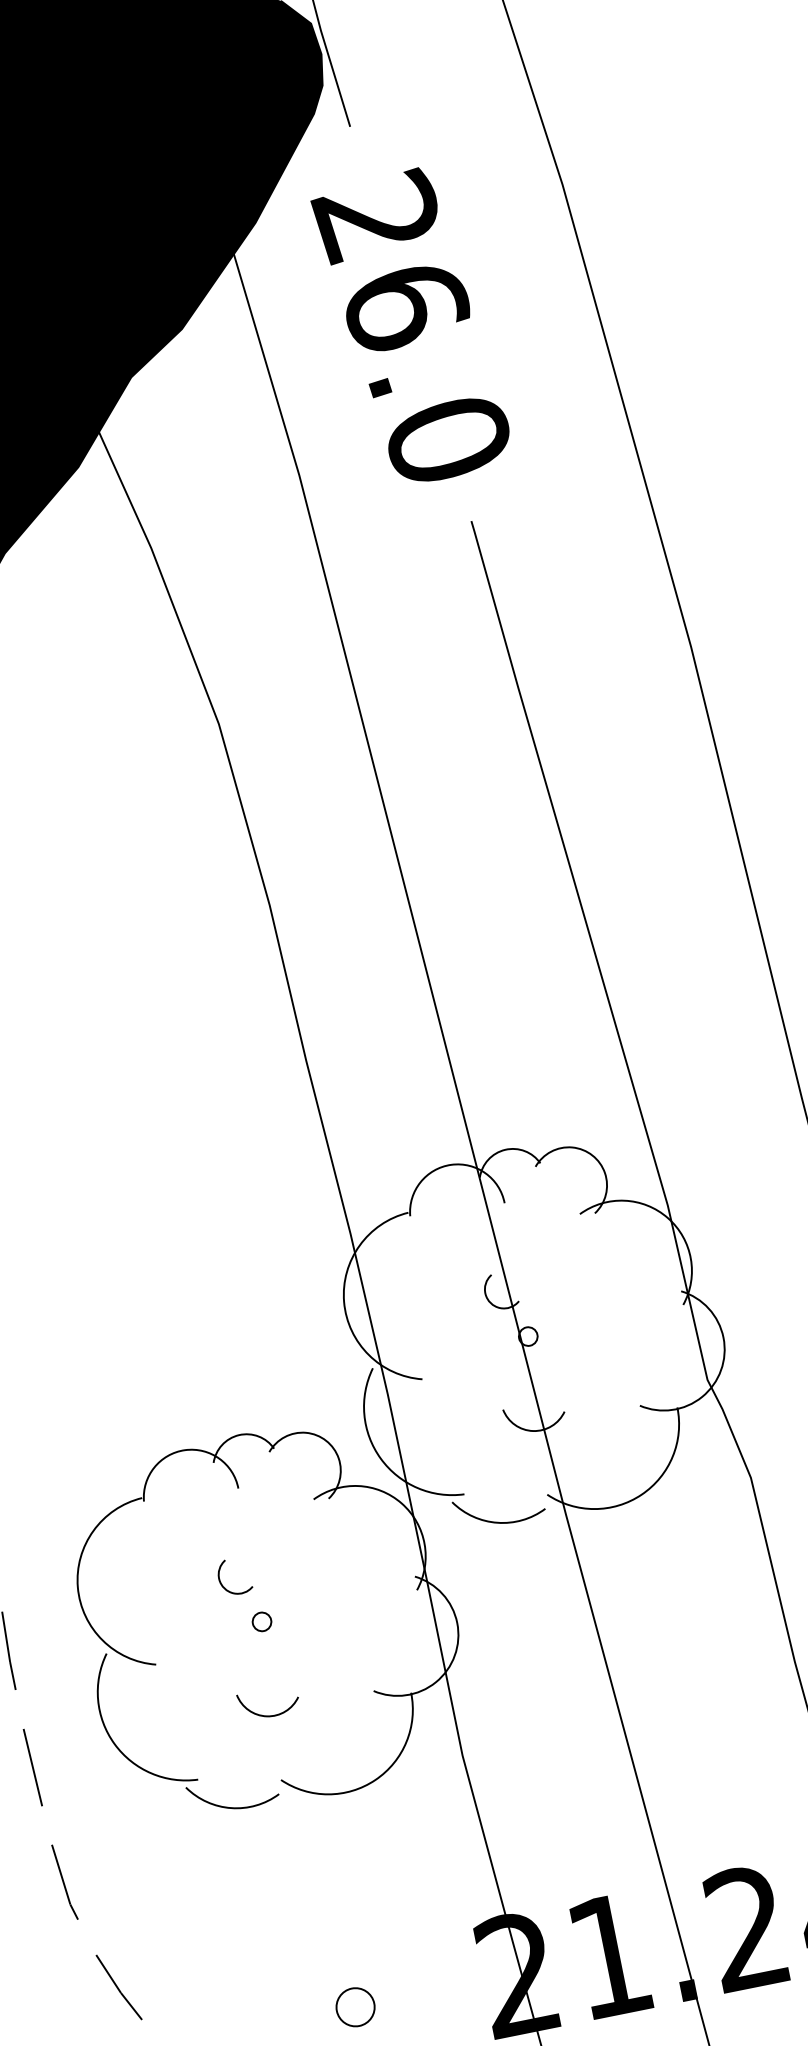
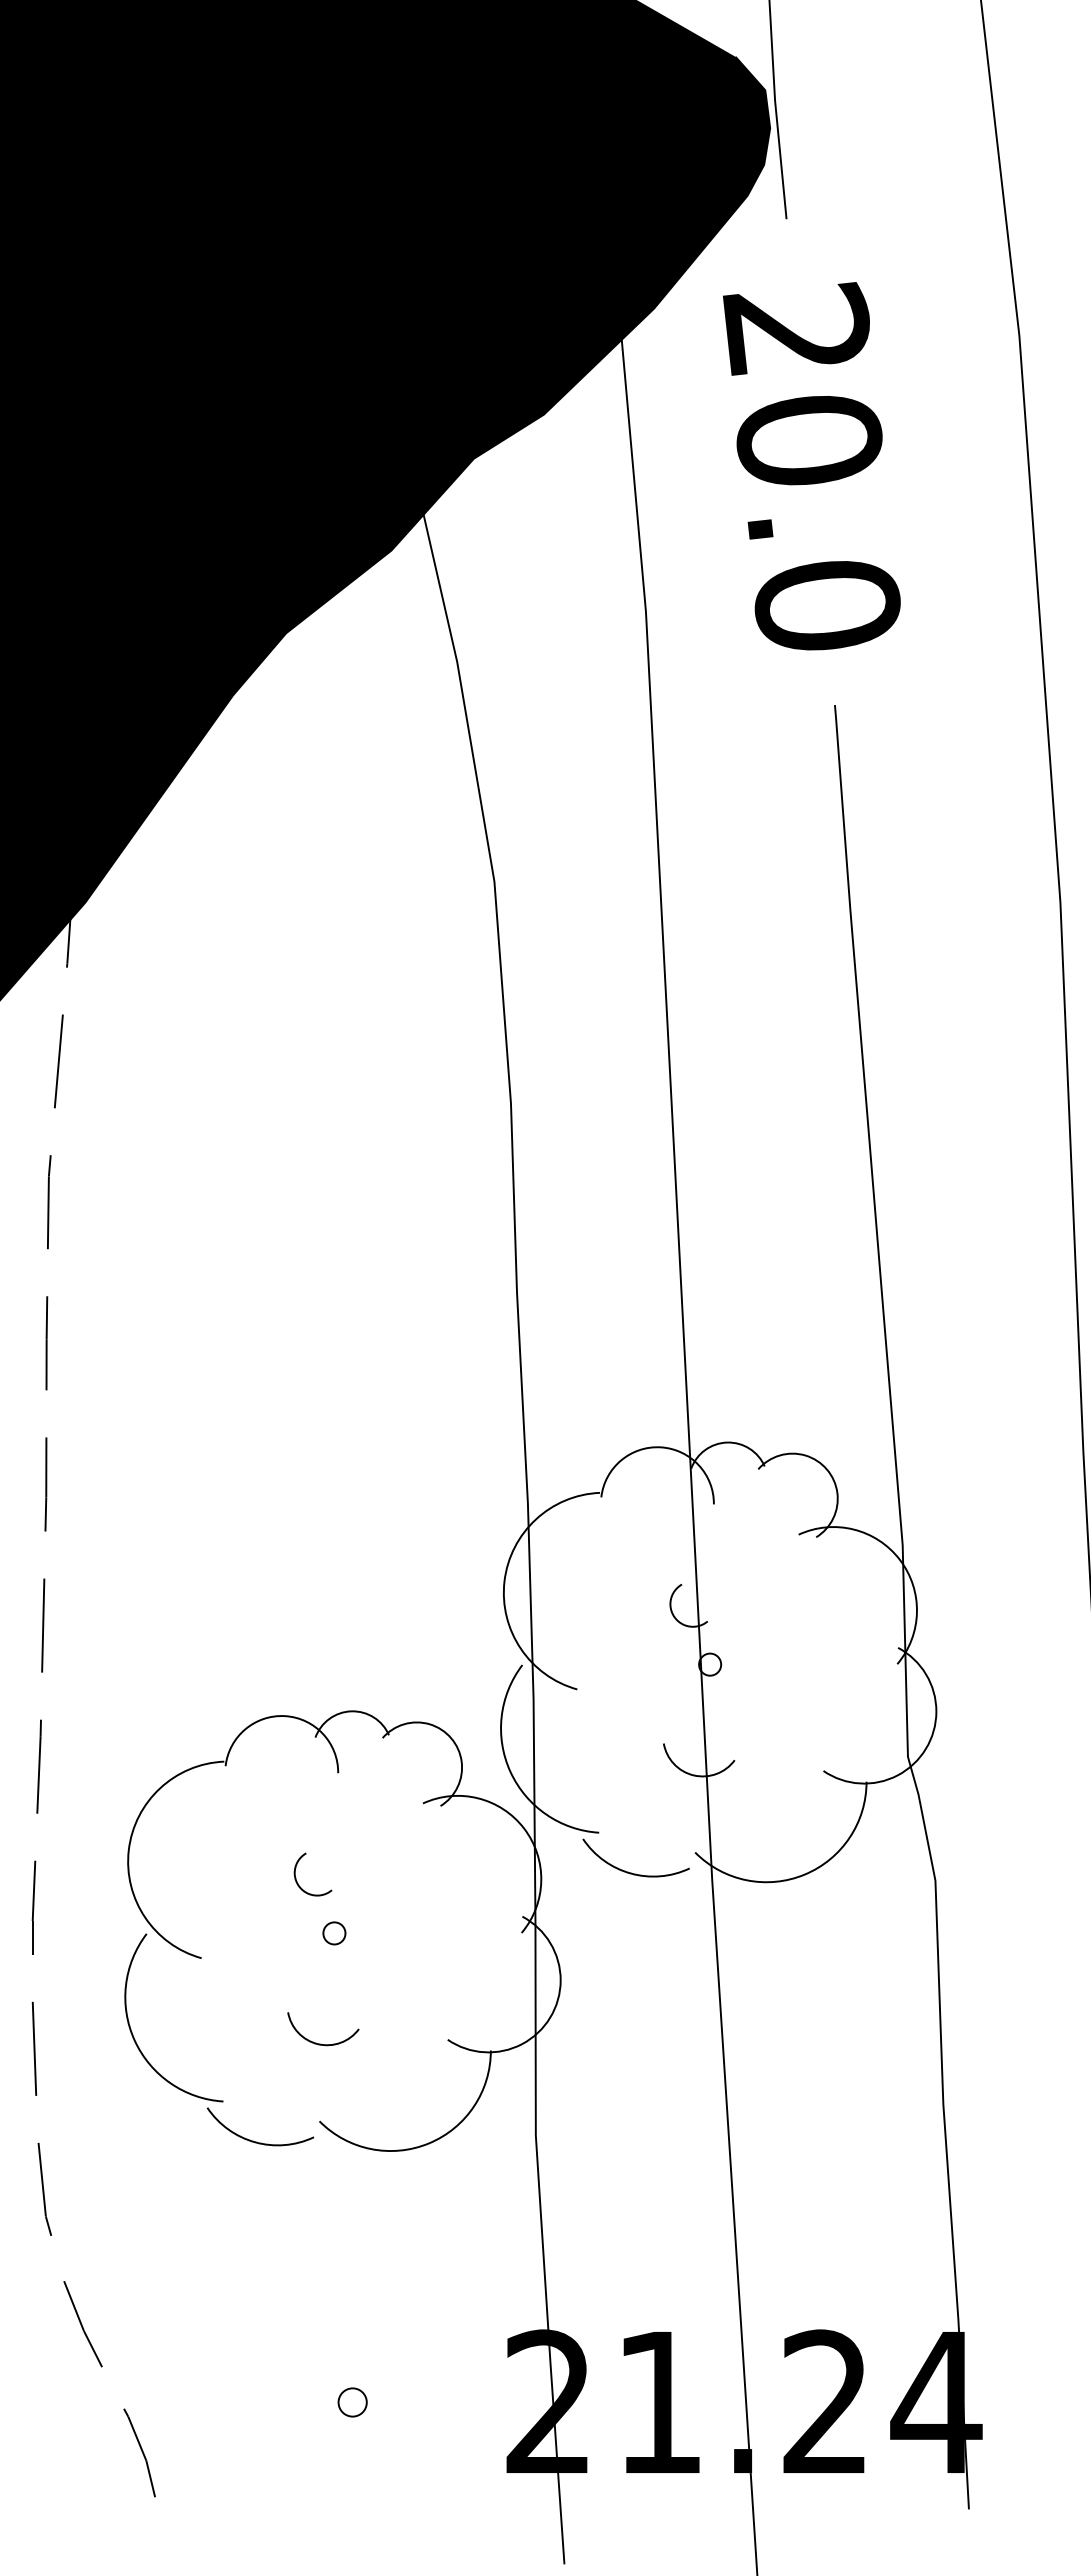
text: (406, 307) -> (809, 441), 26.0 -> 20.0
part: (355, 2007) -> (352, 2402), size x0.62

